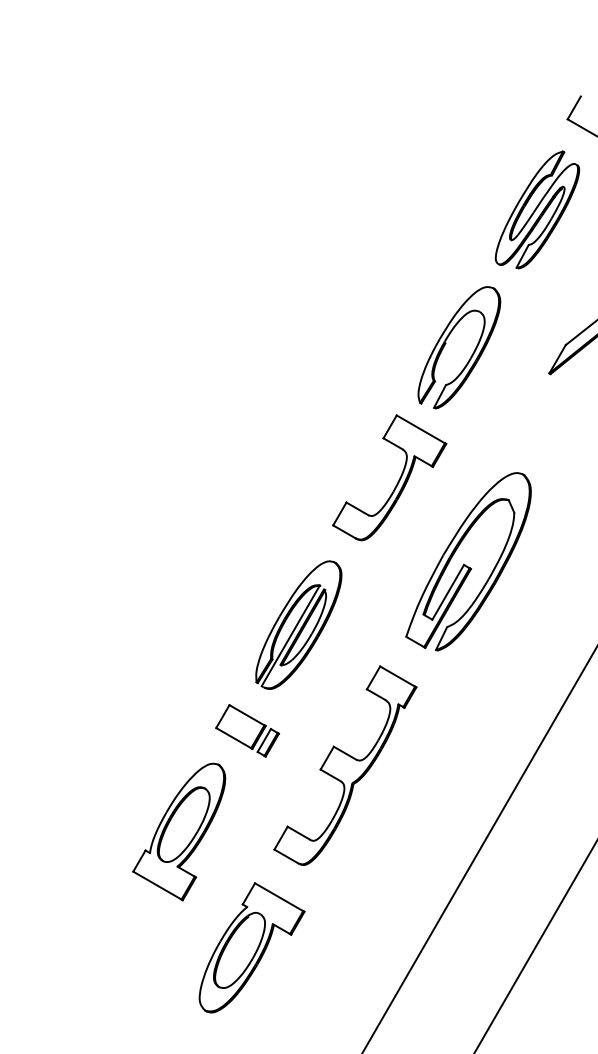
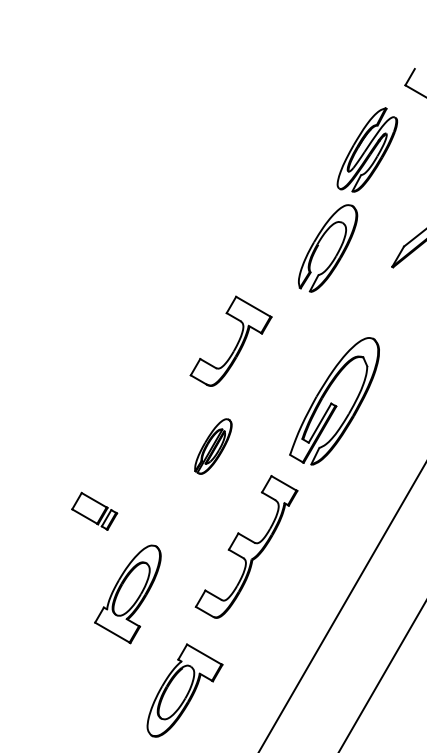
part: (537, 209) -> (367, 149), moved
part: (397, 481) -> (236, 344), moved
part: (298, 624) -> (213, 446), size x0.6
part: (247, 730) -> (94, 511), moved
part: (251, 947) -> (184, 690), moved

